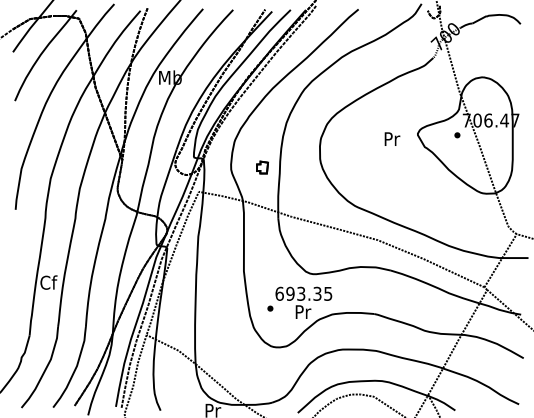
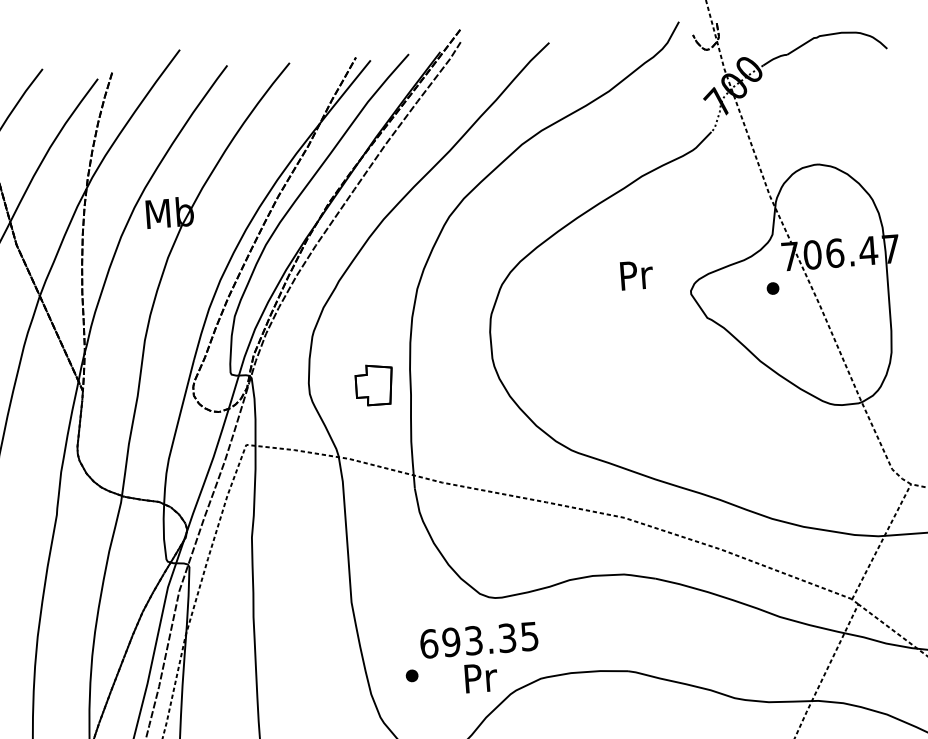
text: (392, 138) -> (636, 273), moved
part: (262, 167) -> (374, 384), size x1.6

